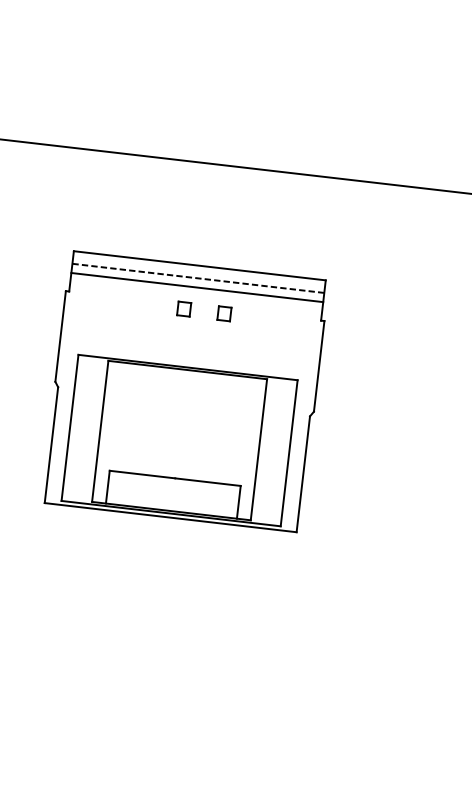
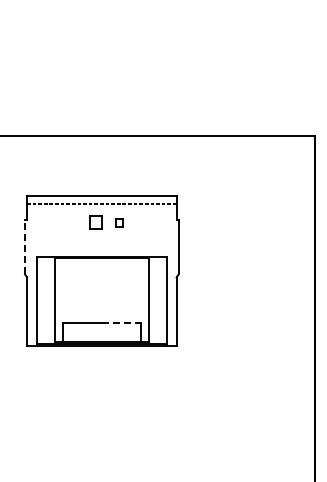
line: (196, 287) -> (101, 209), removed
part: (184, 308) -> (95, 222), size x1.6
line: (59, 336) -> (24, 247), solid -> dashed
line: (208, 481) -> (121, 322), solid -> dashed

